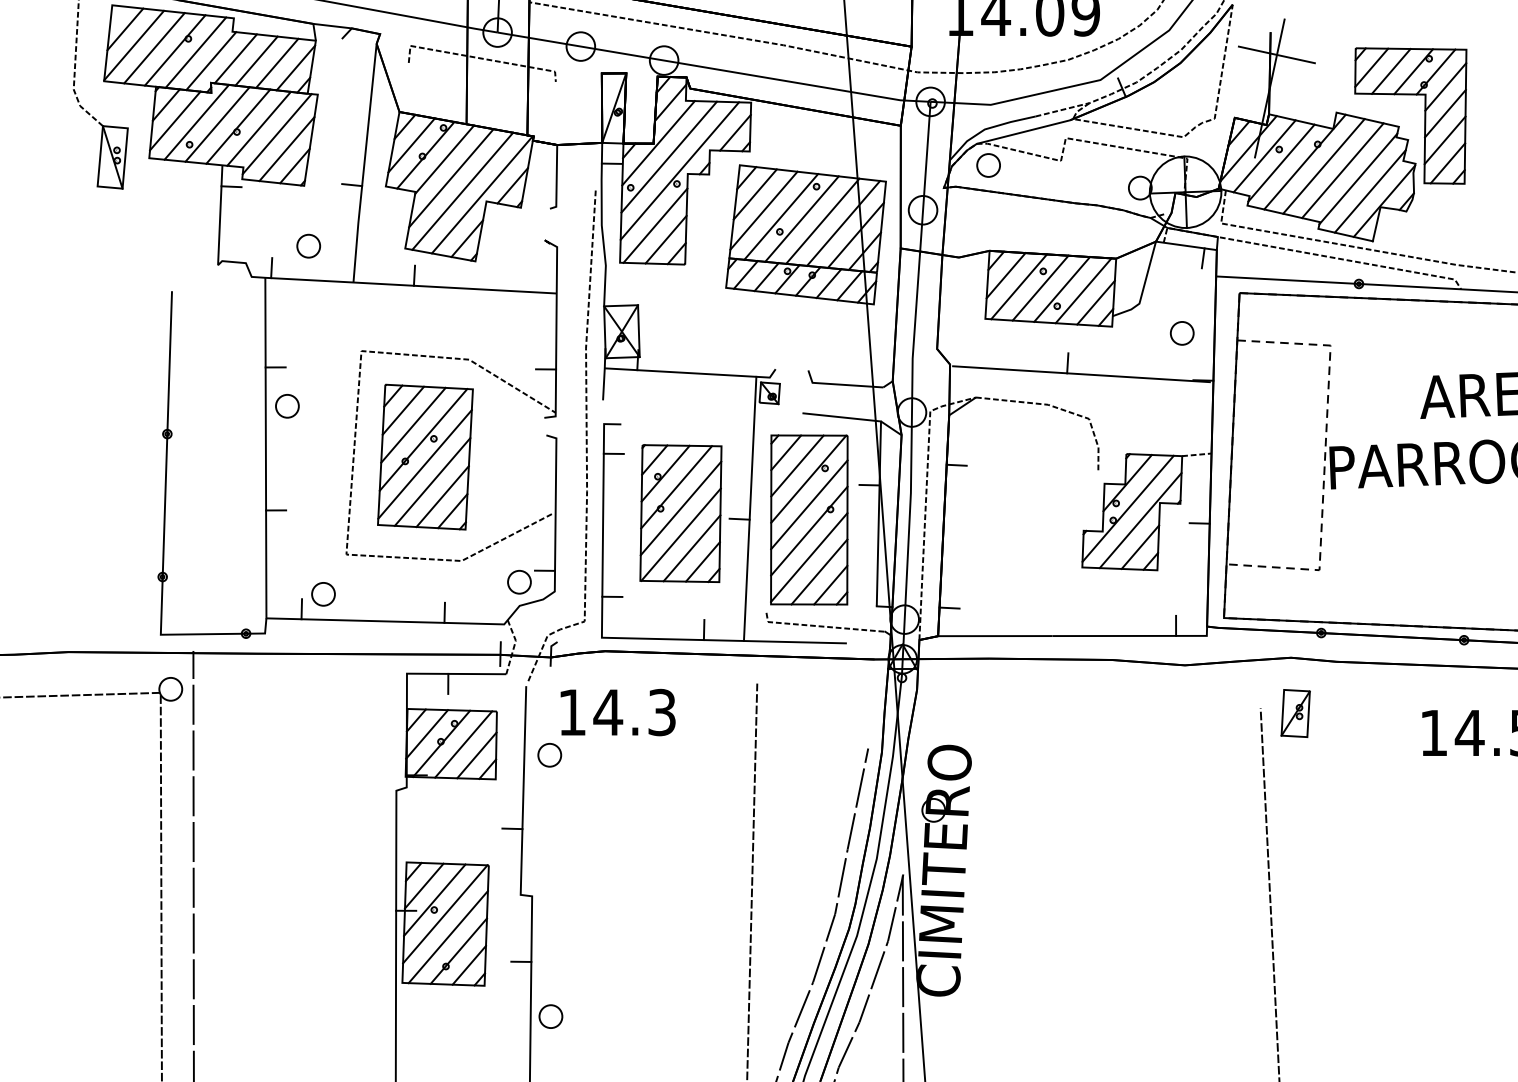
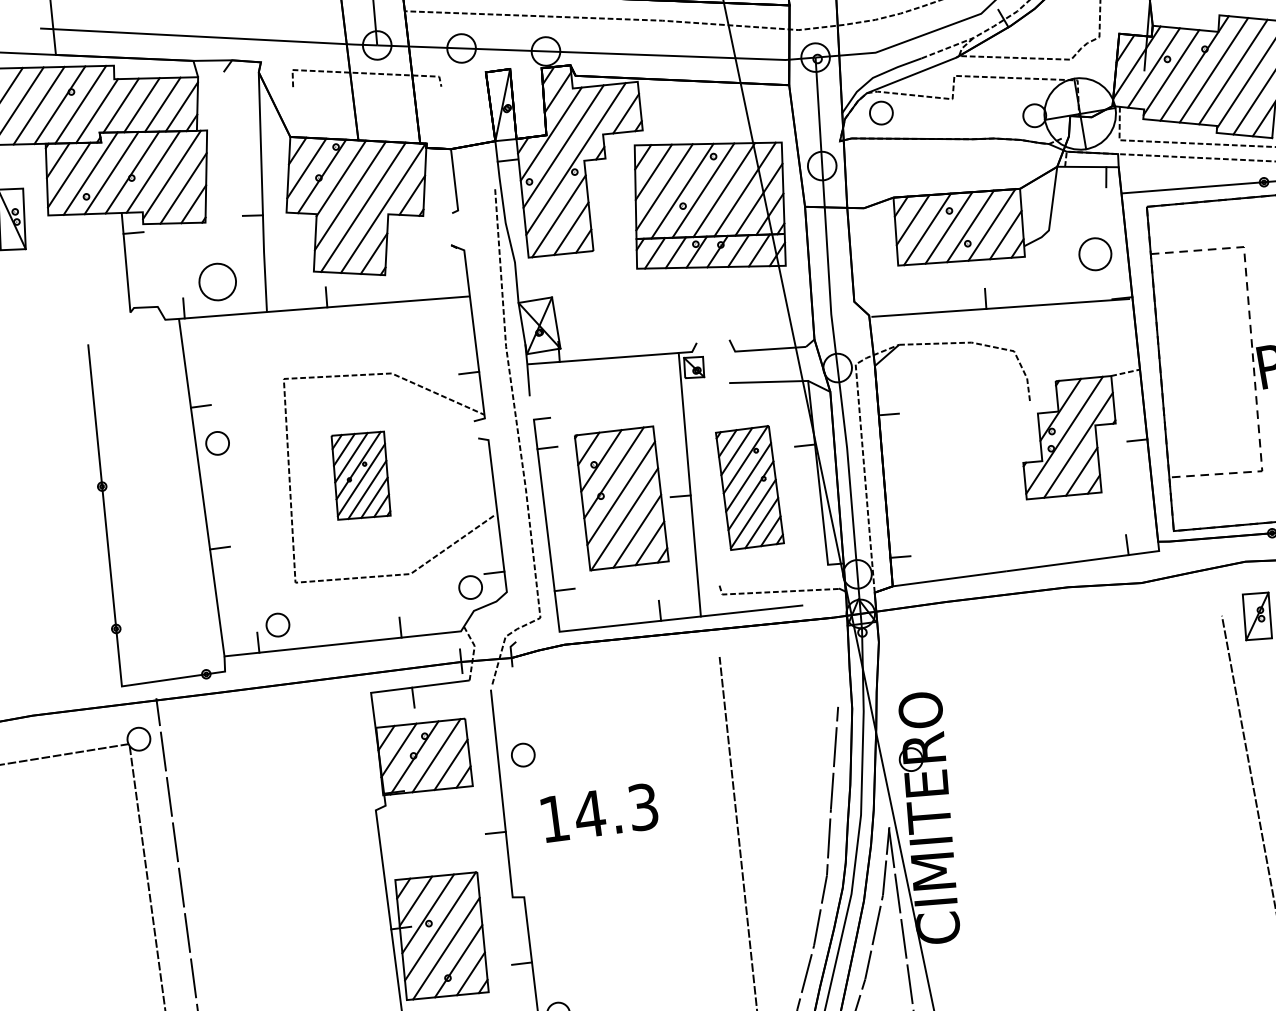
part: (308, 245) -> (217, 281), size x1.6
part: (1181, 333) -> (1094, 254), size x1.4
part: (425, 456) -> (361, 475), size x0.6
part: (809, 519) -> (750, 487), size x0.7
text: (617, 712) -> (599, 812), moved

